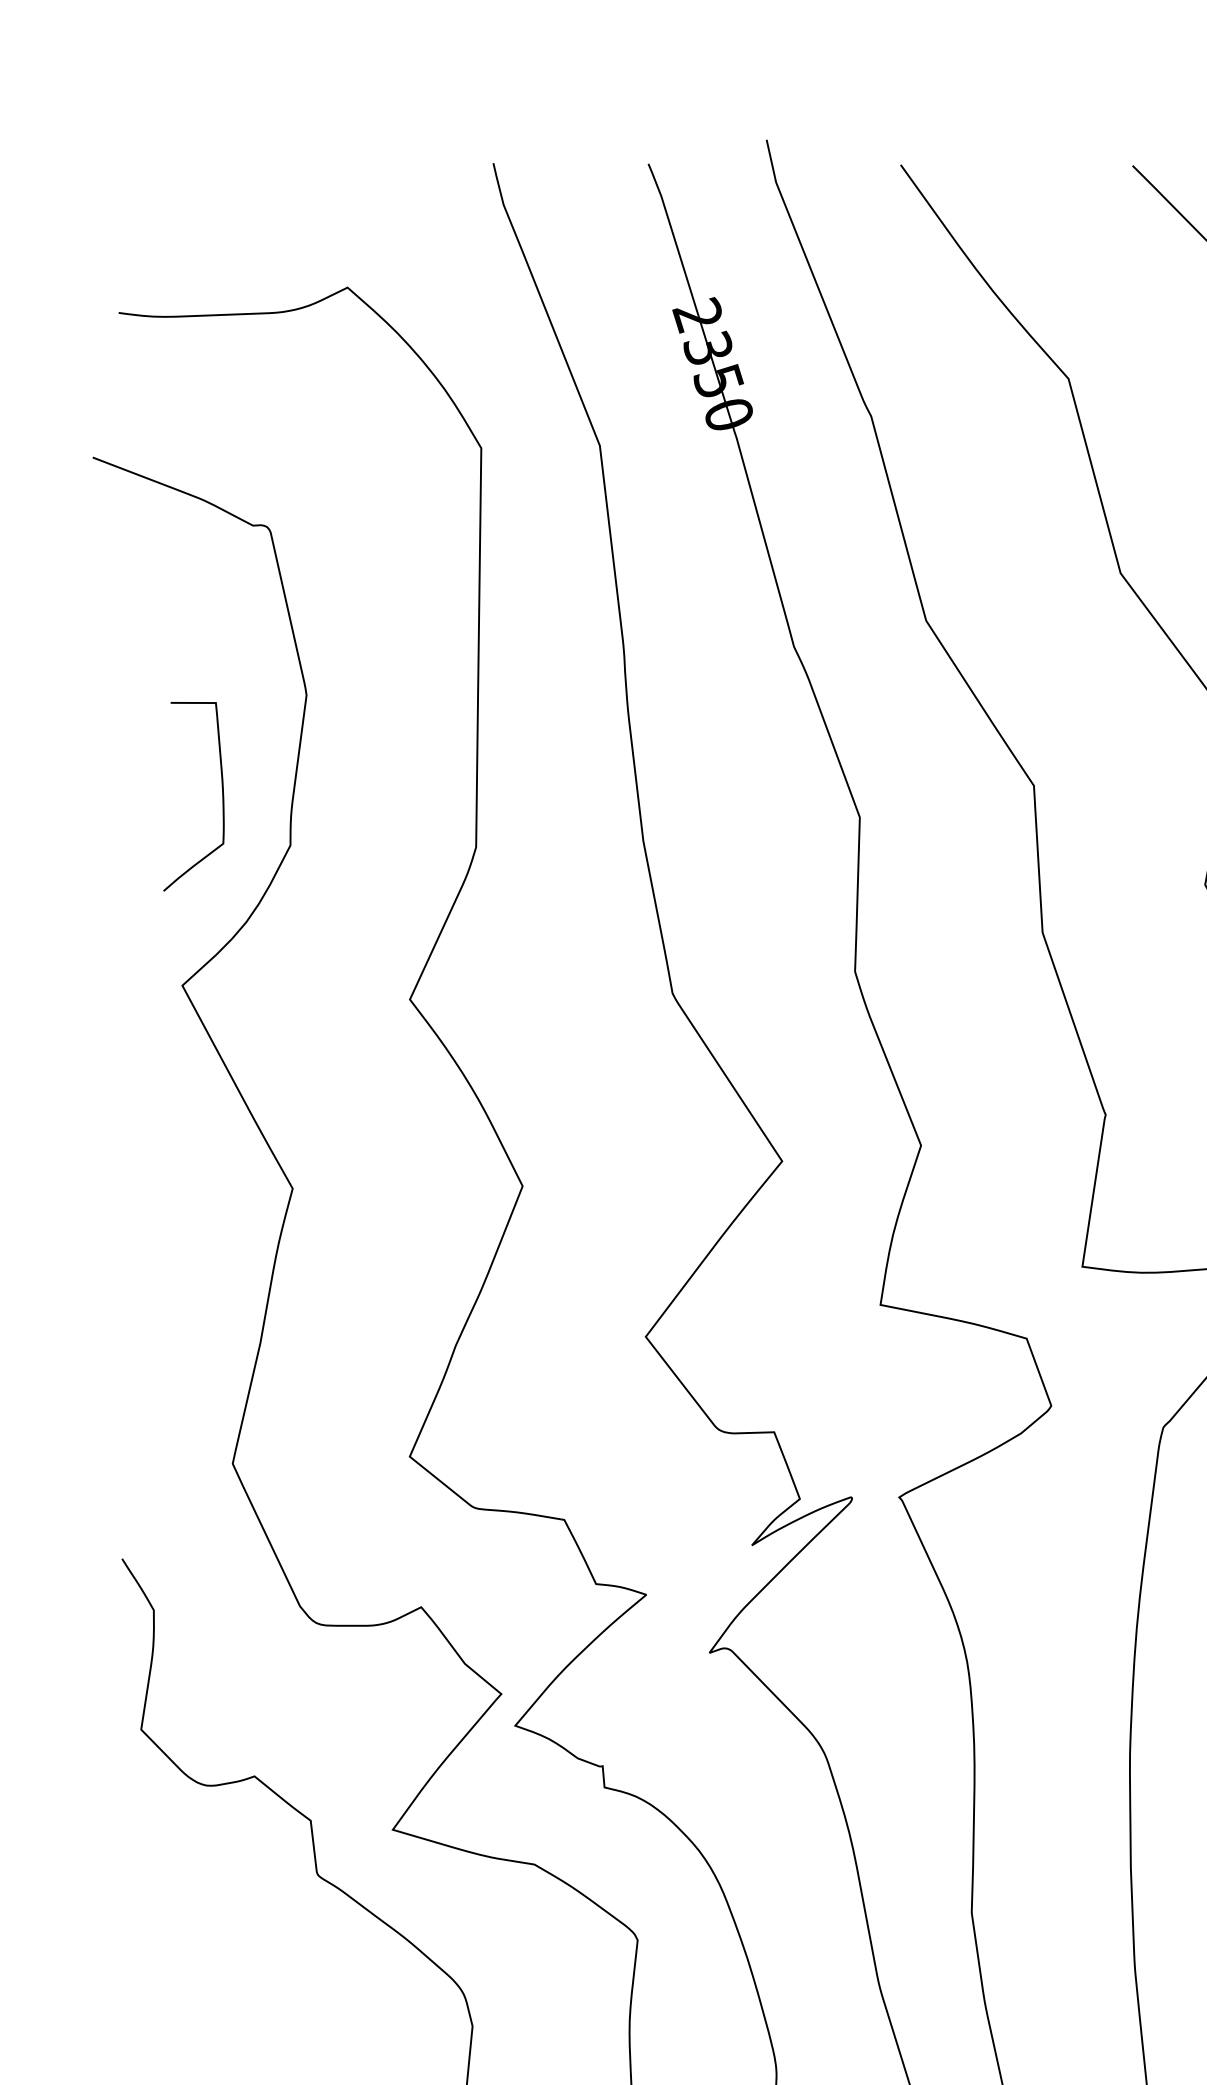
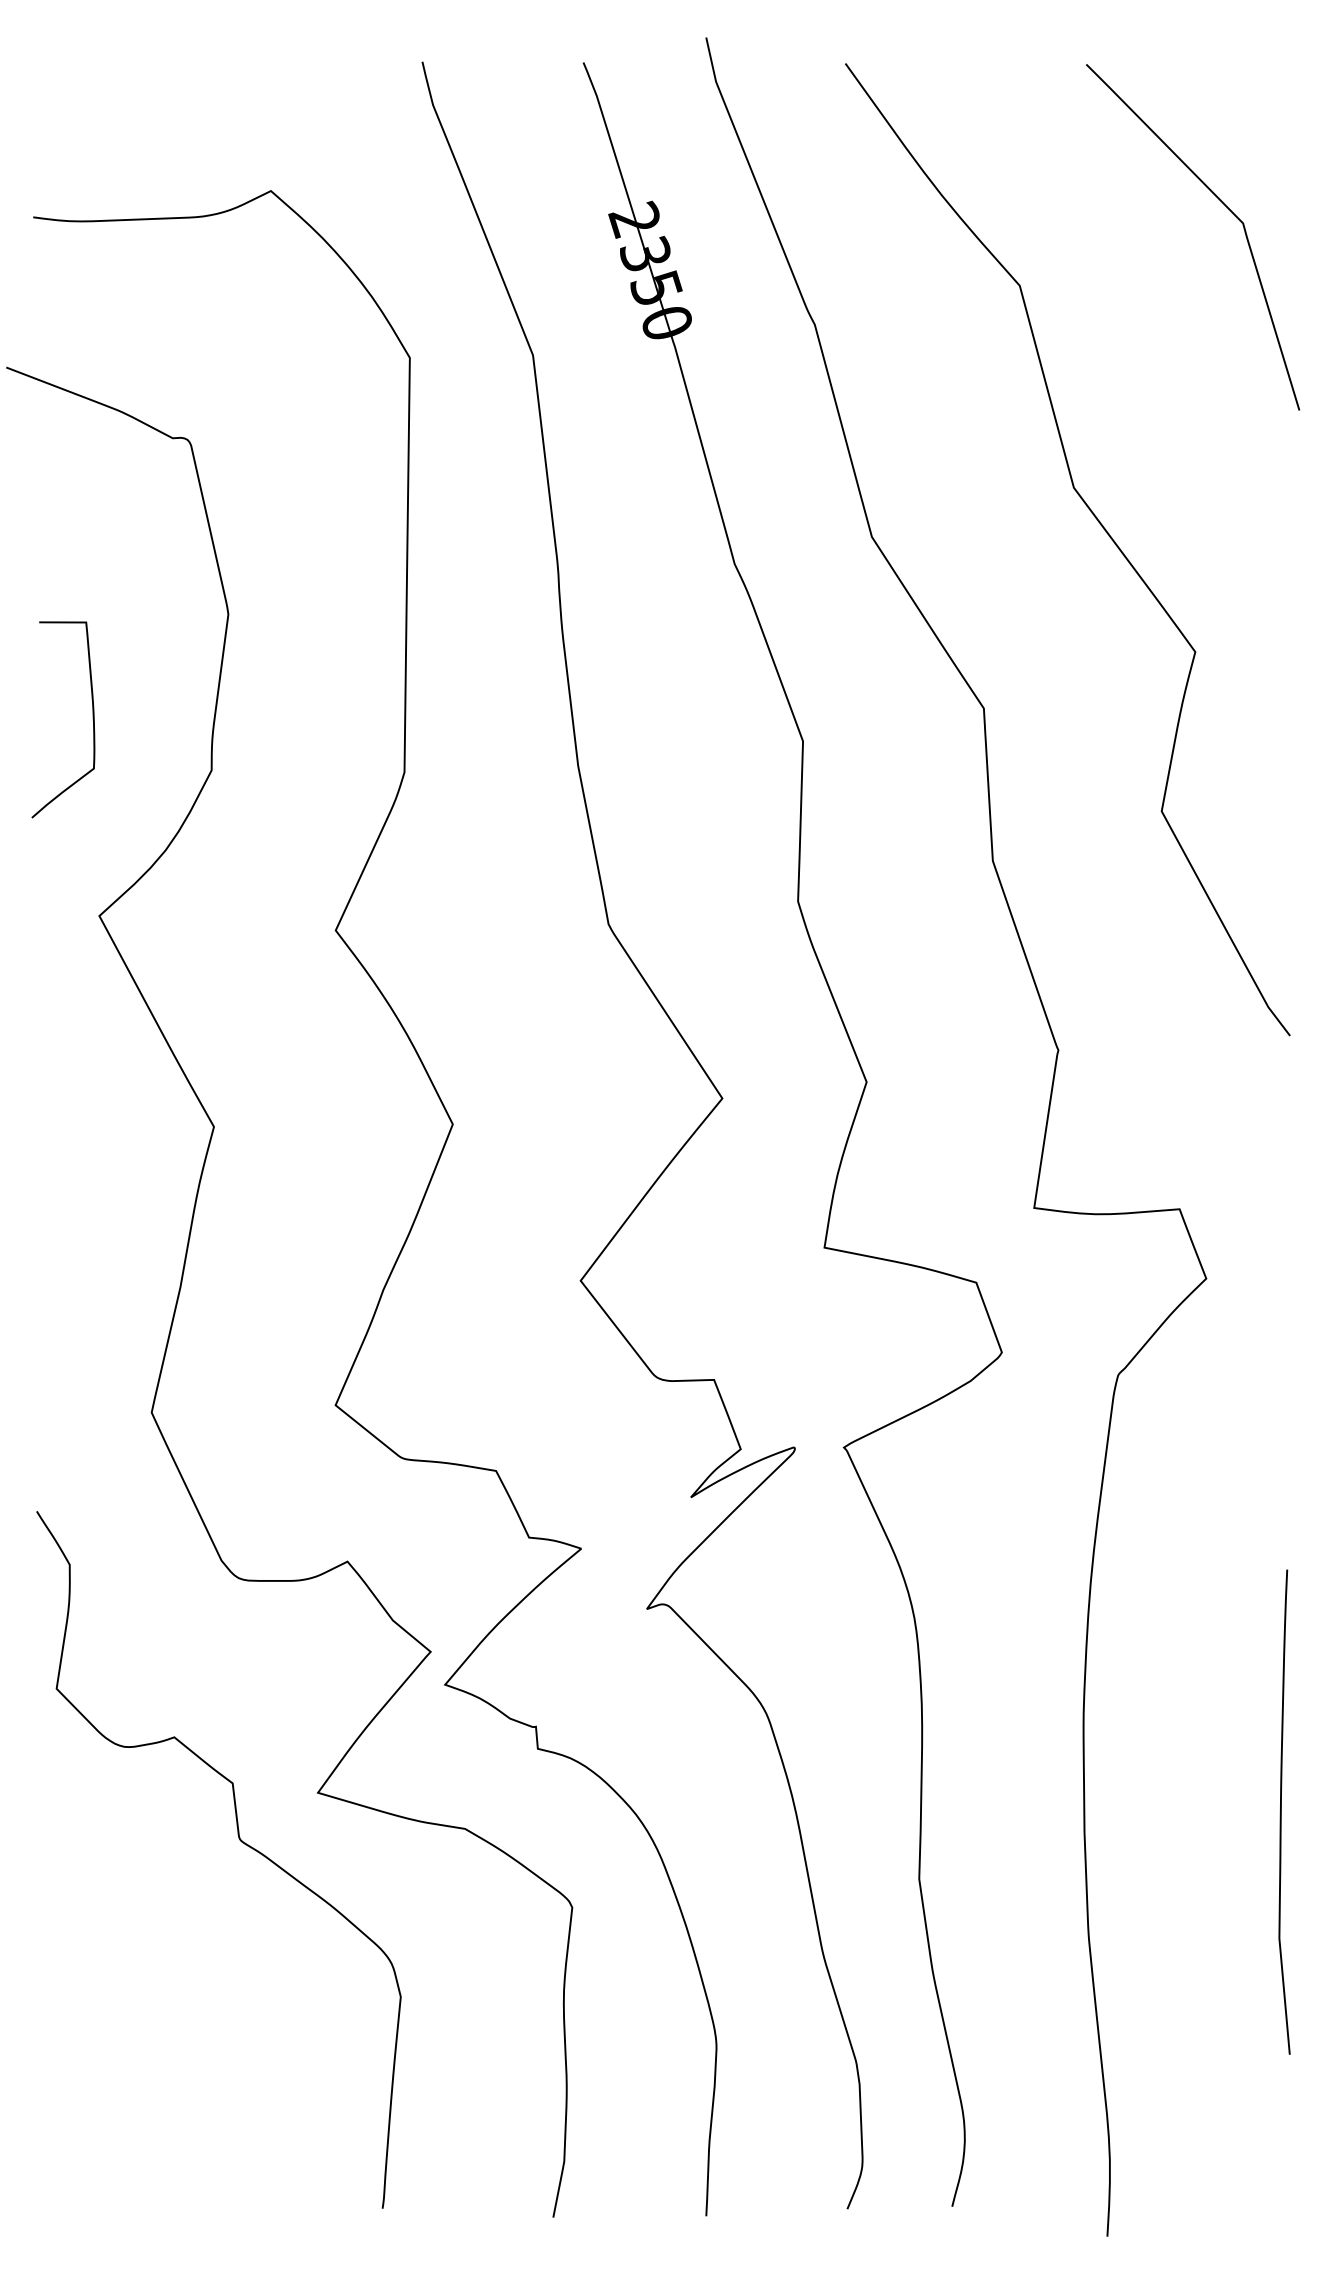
curve: (221, 796) -> (92, 719), moved

